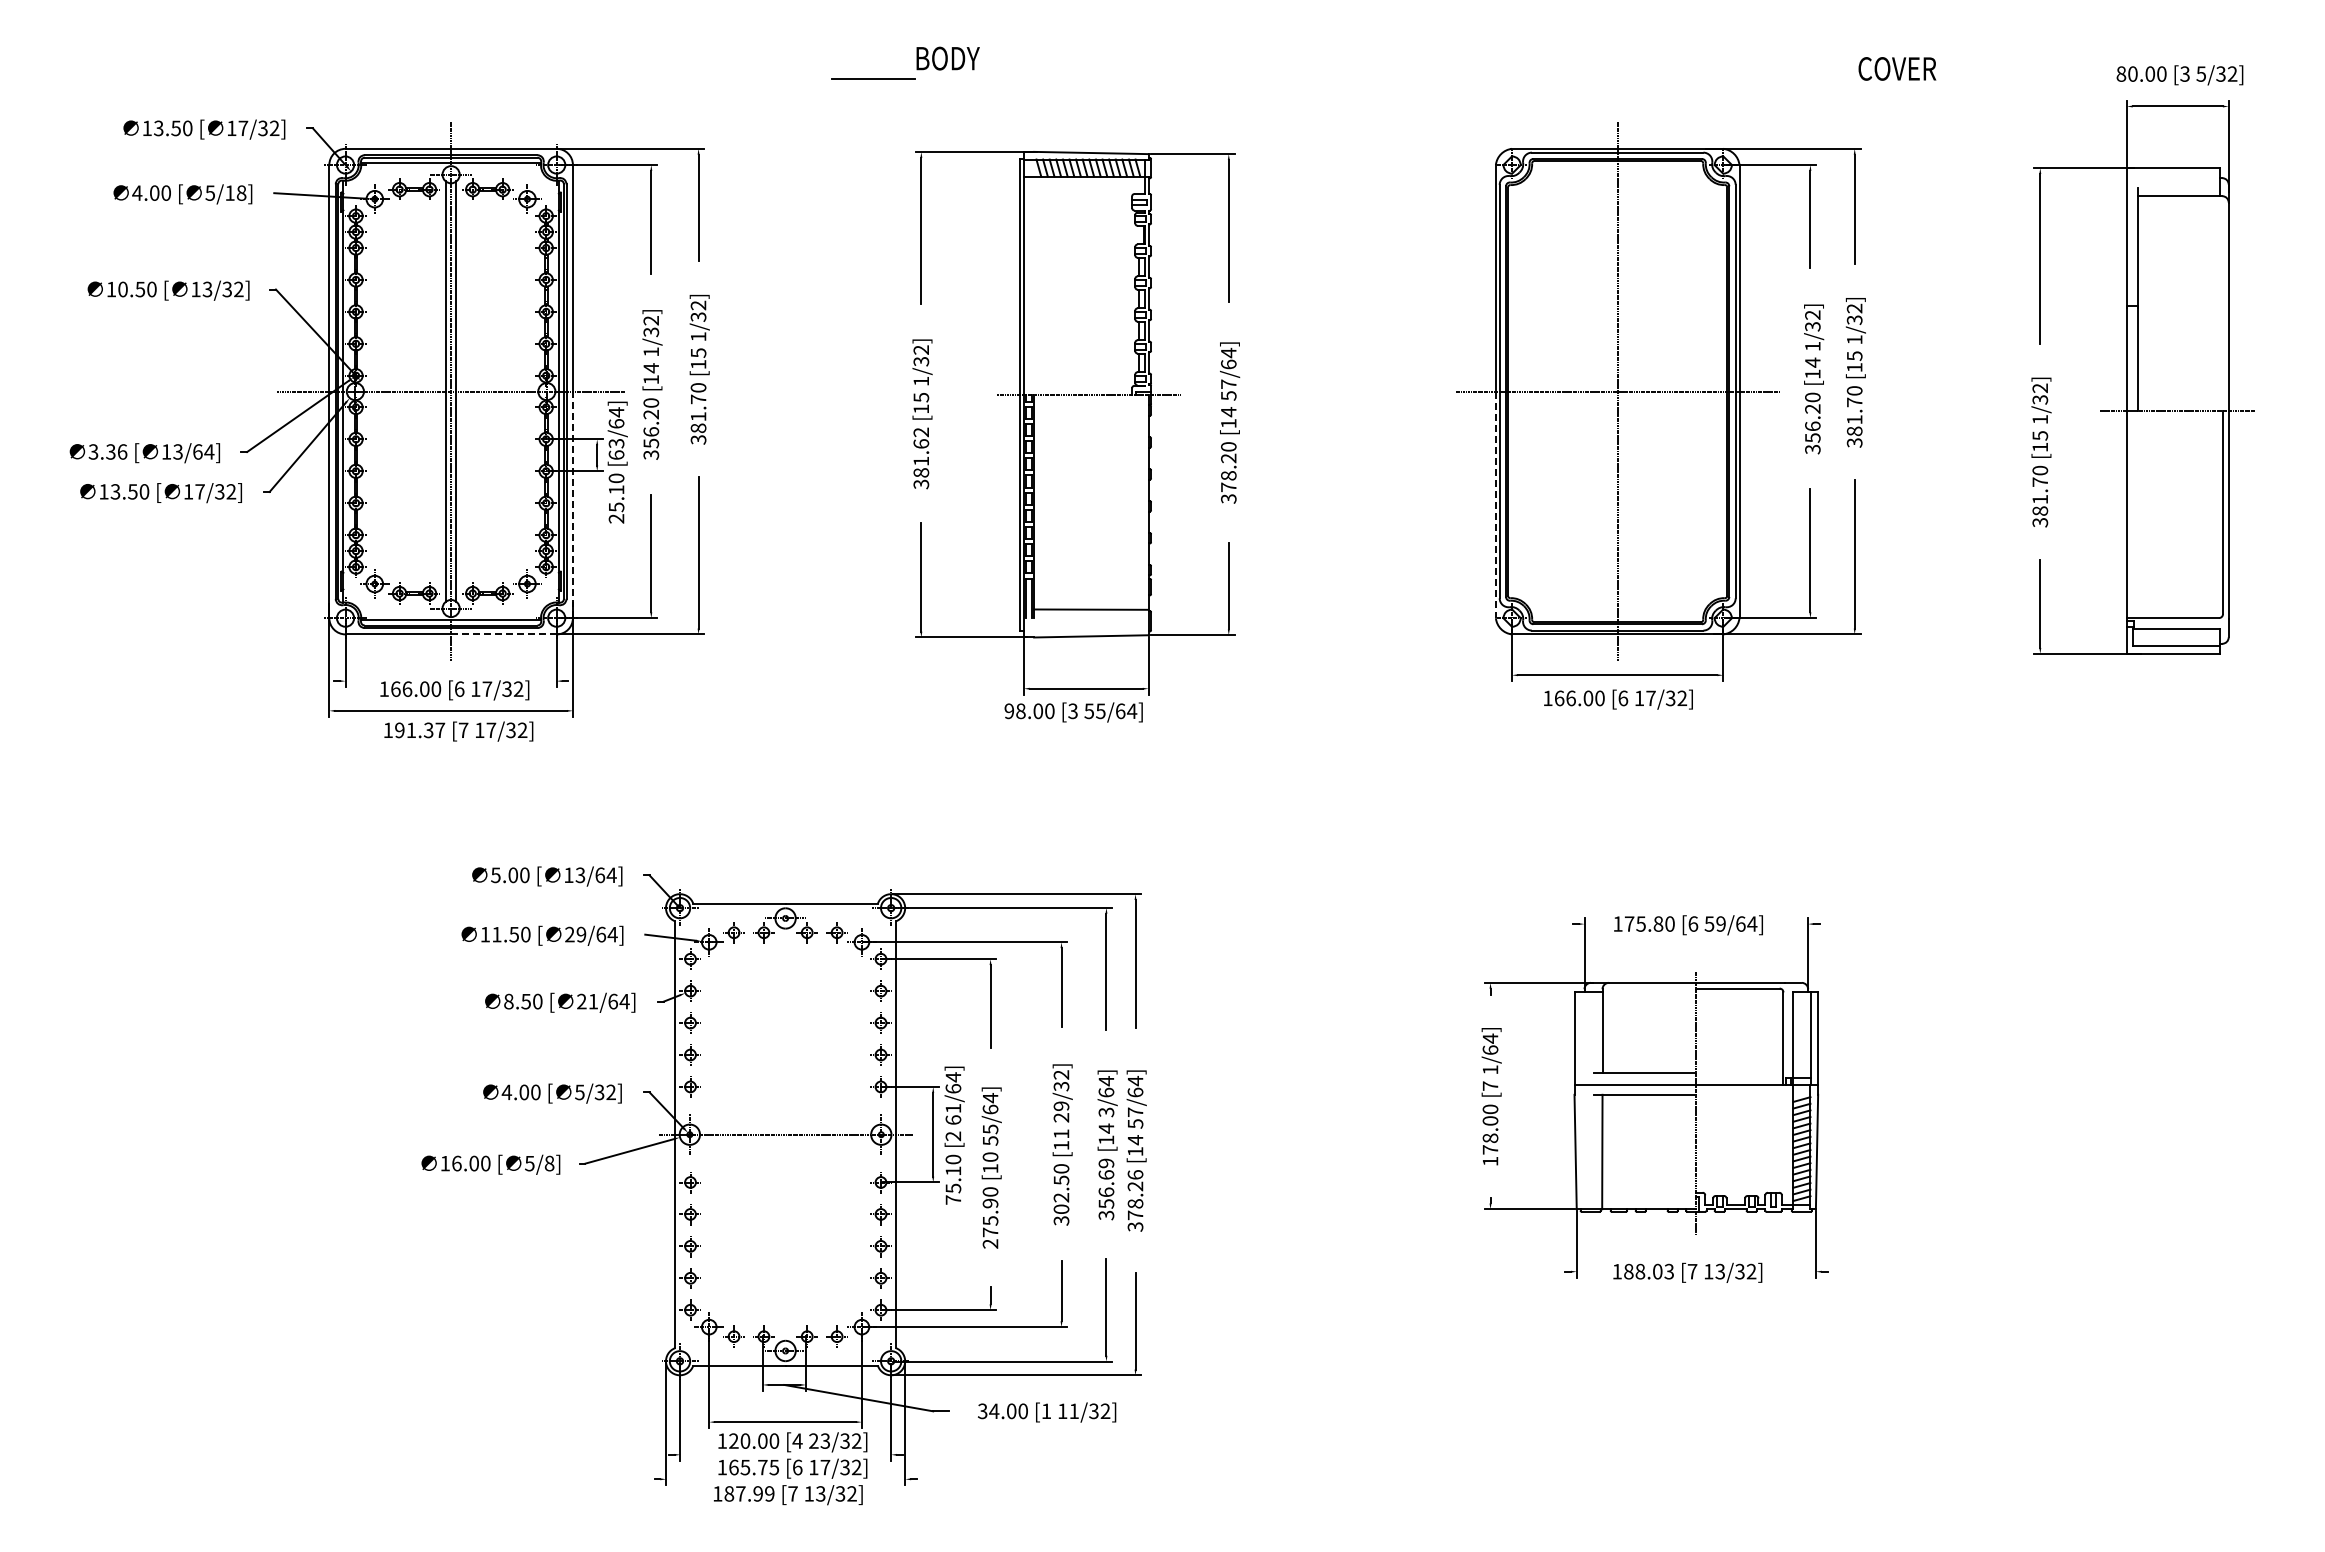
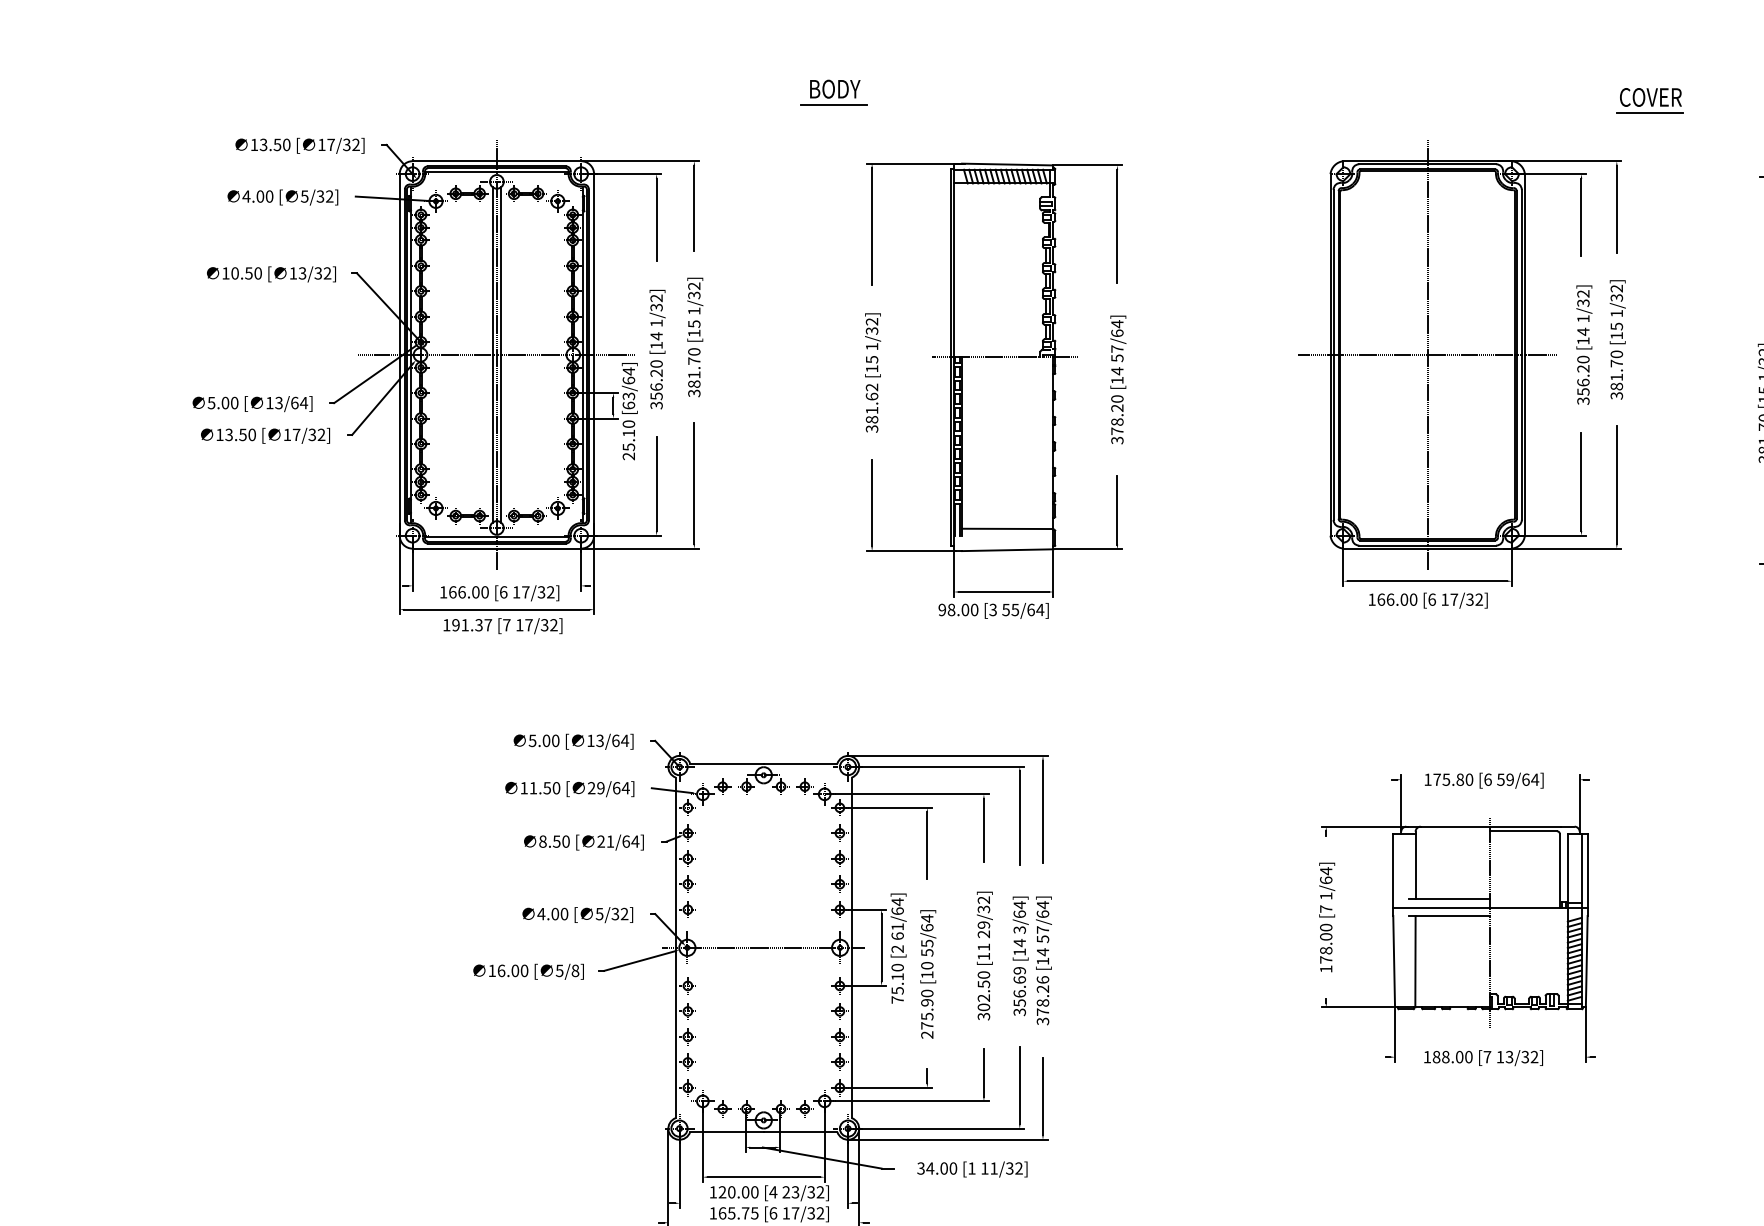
text: (947, 58) -> (834, 89), moved
line: (1896, 88) -> (1650, 113), added
text: (235, 192) -> (324, 196), 5/18] -> 5/32]
text: (108, 451) -> (223, 402), 3.36 -> 5.00
line: (572, 504) -> (593, 444), dashed -> solid
line: (1495, 505) -> (1330, 445), dashed -> solid
line: (503, 634) -> (538, 548), dashed -> solid
text: (1669, 1271) -> (1469, 1056), 188.03 -> 188.00

